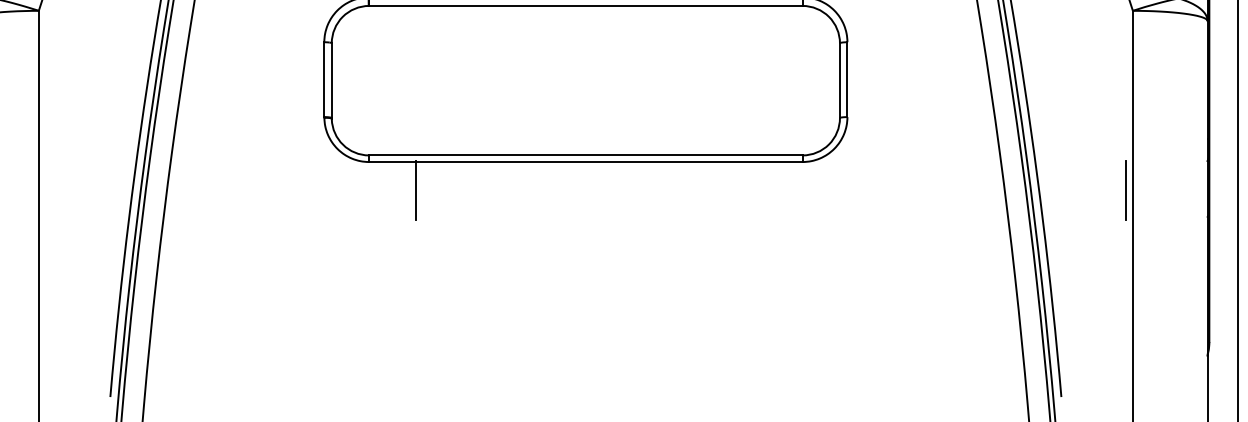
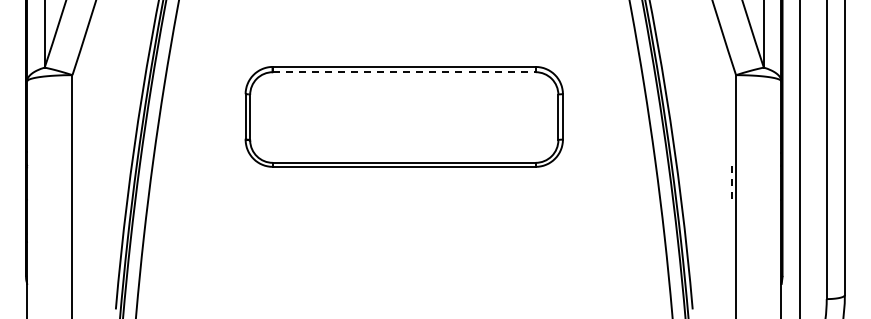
line: (586, 6) -> (404, 72), solid -> dashed
line: (416, 191) -> (301, 184), removed
line: (1125, 191) -> (731, 184), solid -> dashed

